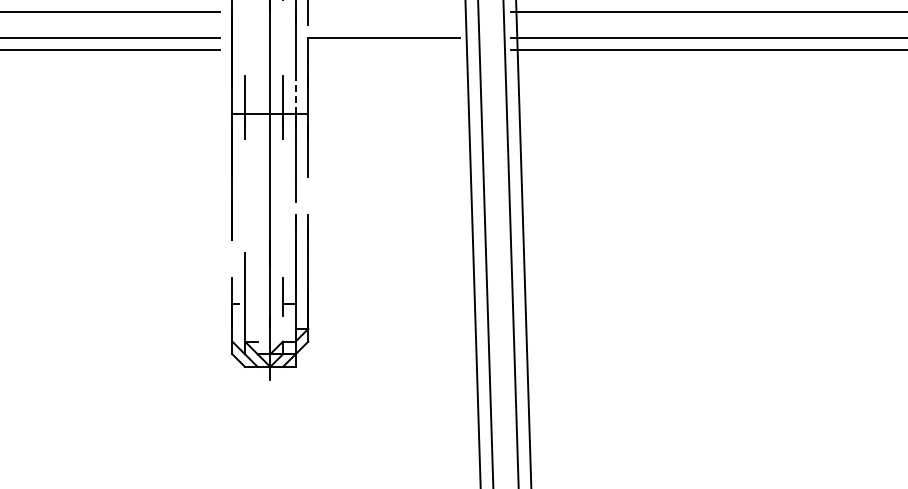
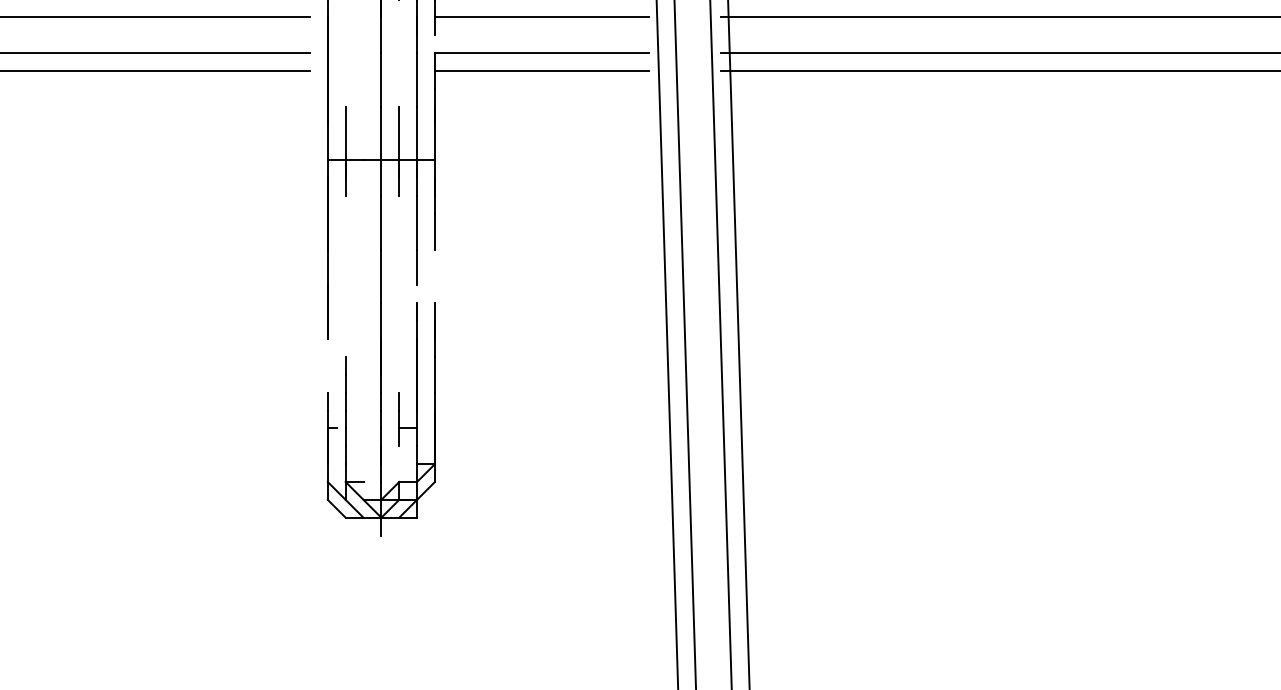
line: (384, 12) -> (542, 17), added
line: (384, 50) -> (542, 71), added
line: (295, 94) -> (416, 133), dashed -> solid

